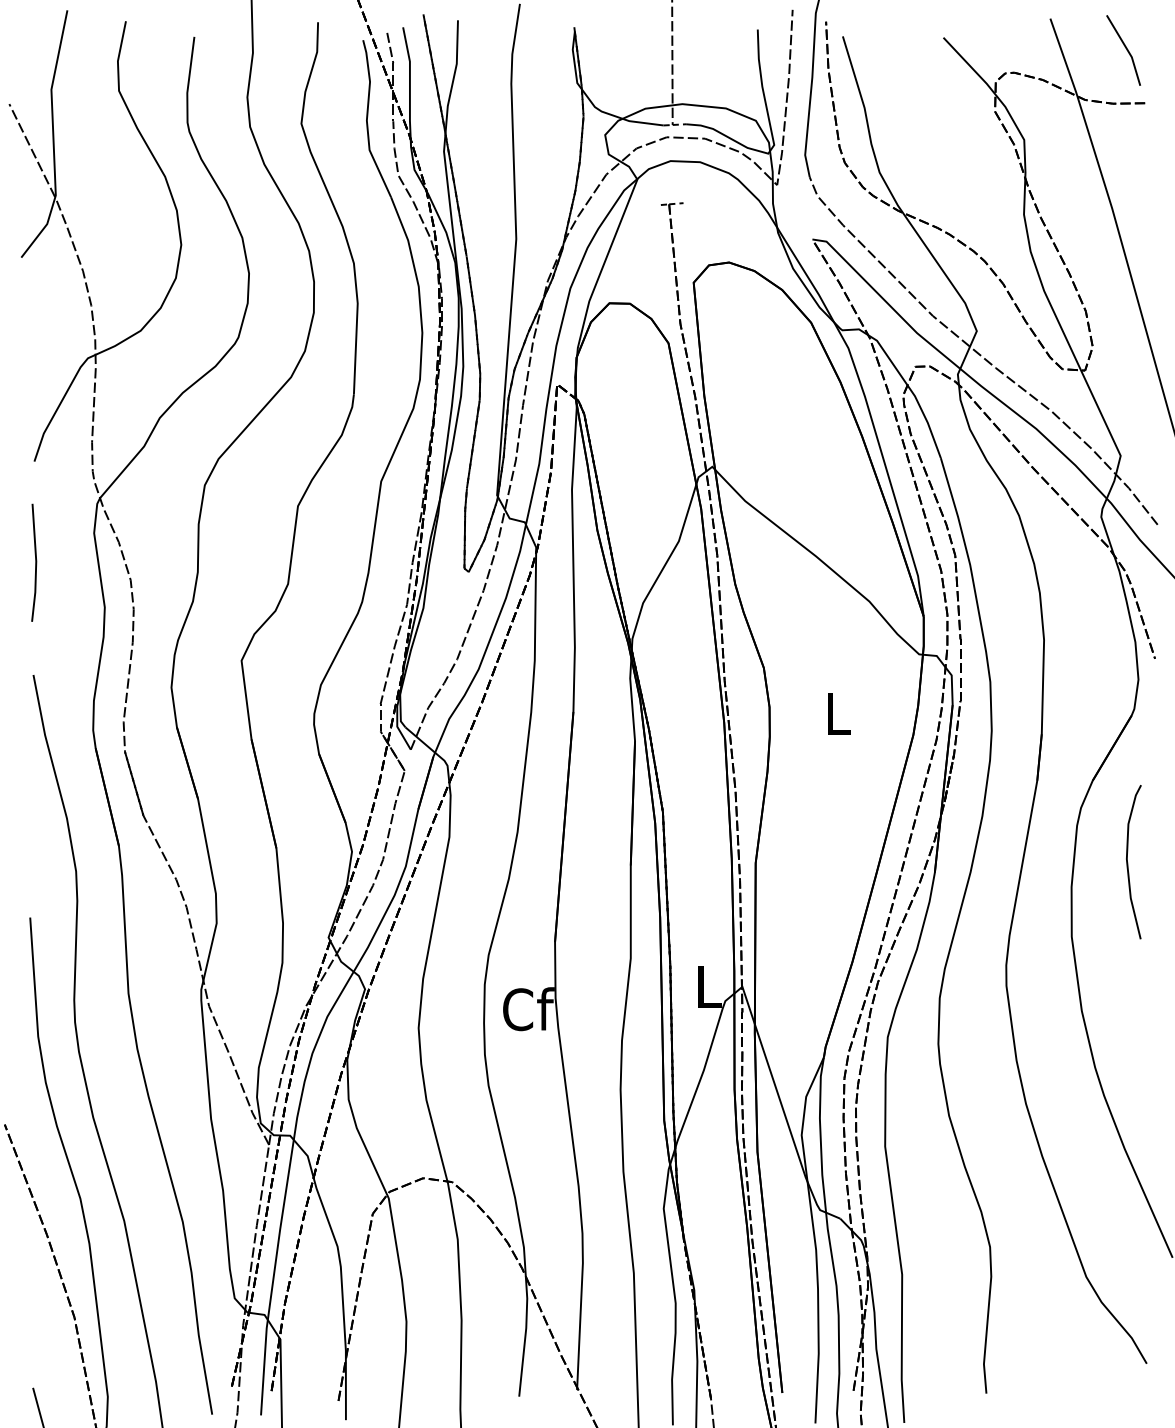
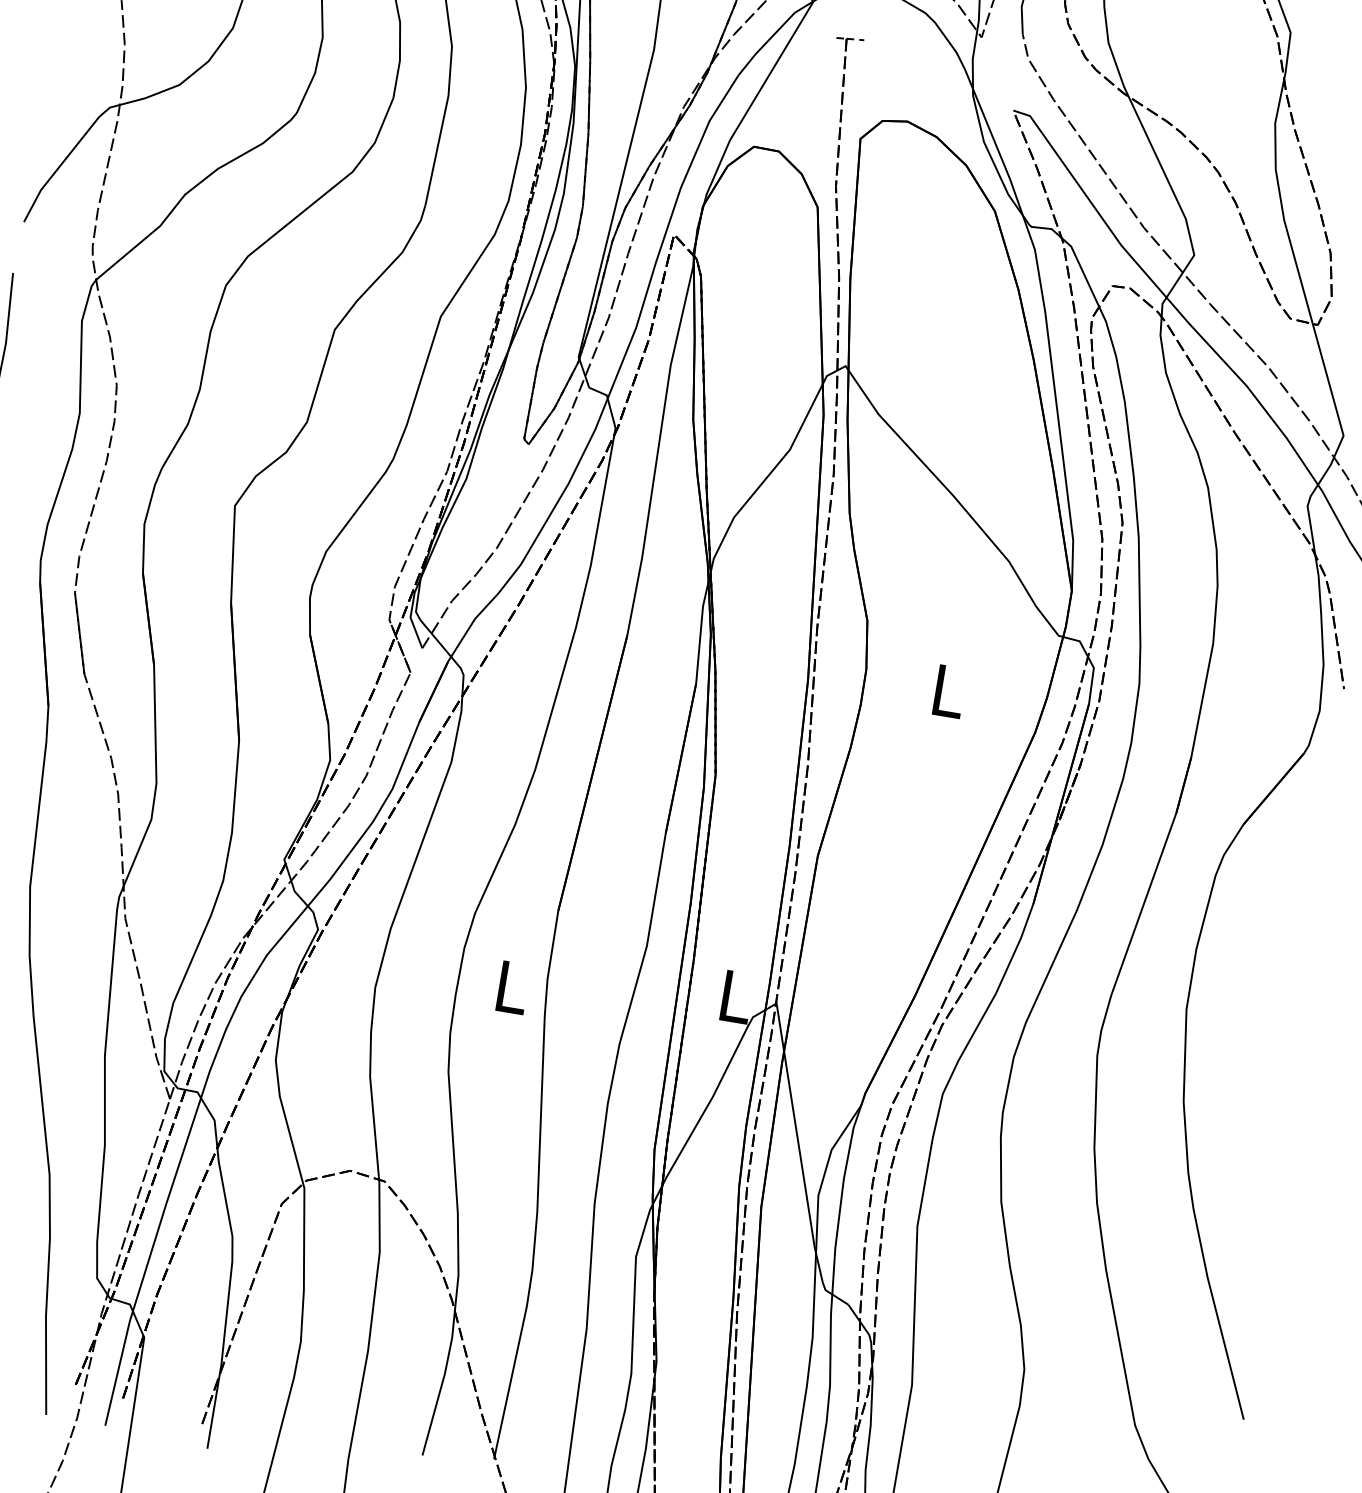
curve: (1128, 862) -> (1270, 930), removed
text: (528, 1009) -> (512, 987), Cf -> L

